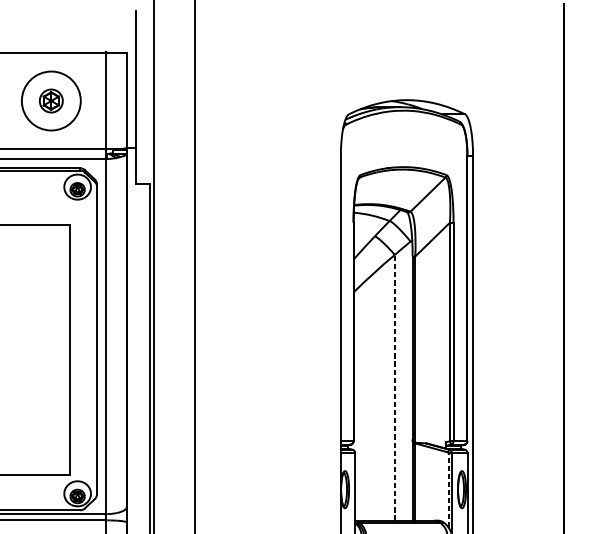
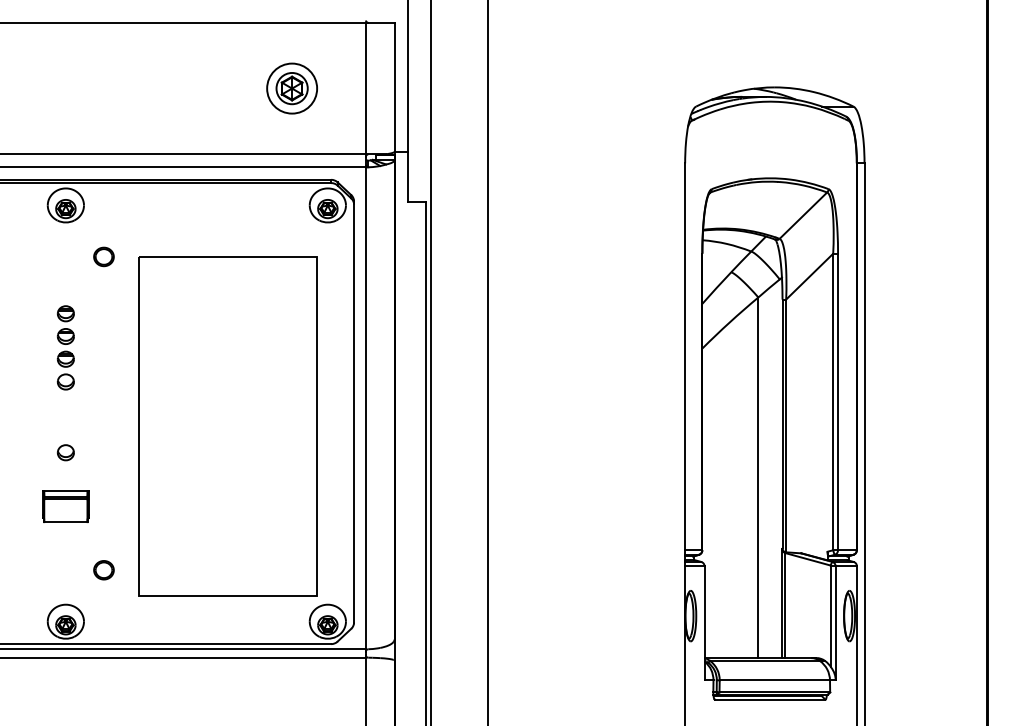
circle: (51, 100) -> (292, 88), size x0.62
line: (394, 387) -> (758, 477), dashed -> solid
line: (448, 489) -> (831, 616), dashed -> solid

